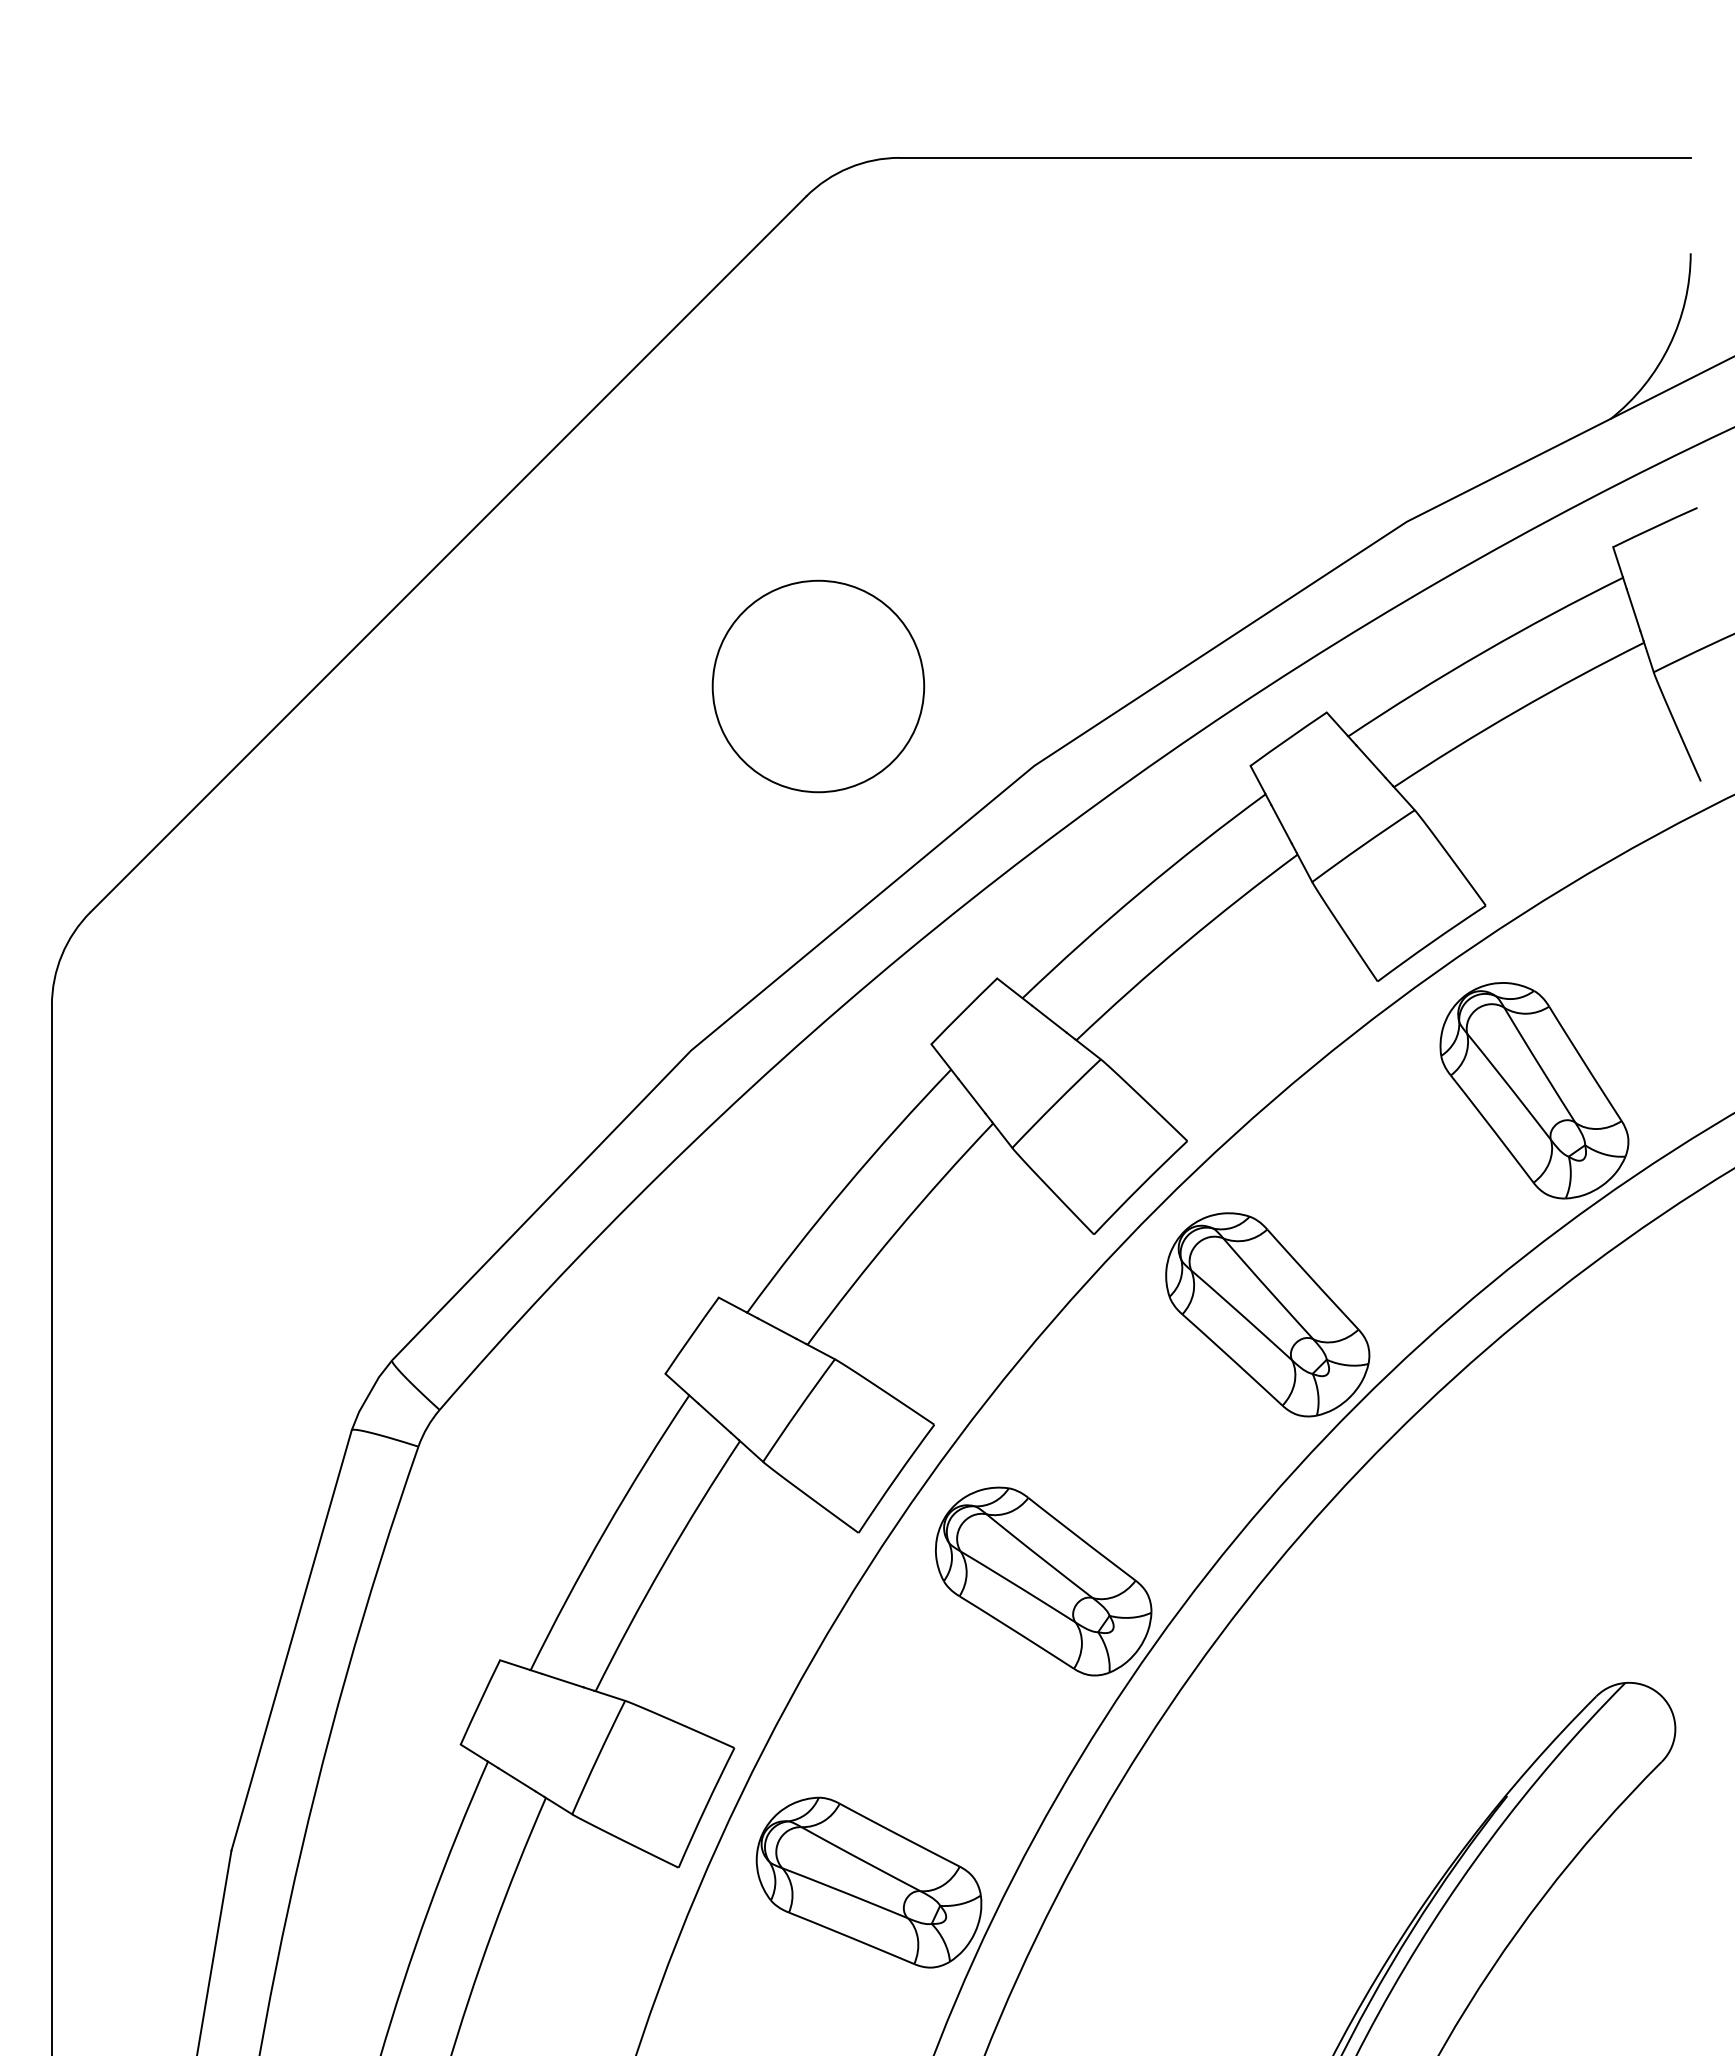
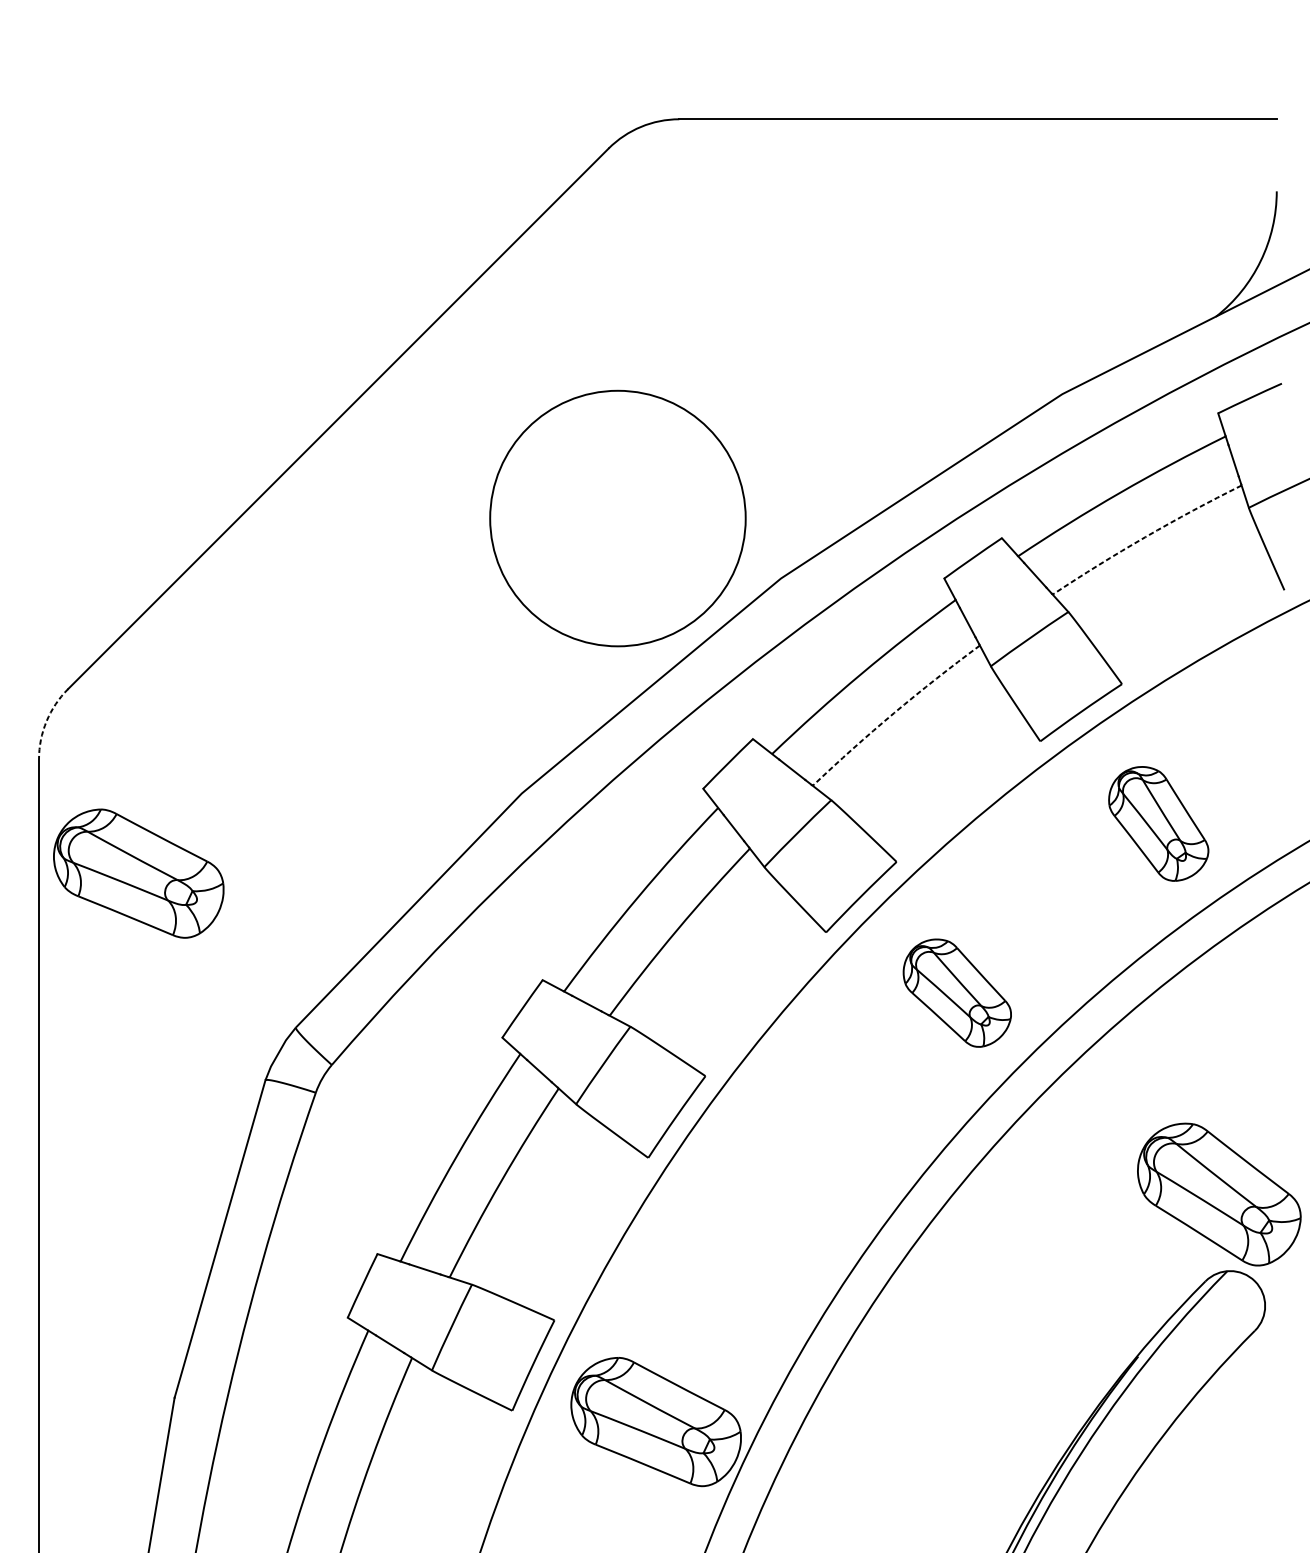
circle: (818, 686) -> (617, 518), size x1.6
arc: (1516, 711) -> (1145, 537), solid -> dashed
arc: (1184, 944) -> (894, 713), solid -> dashed
arc: (61, 955) -> (46, 721), solid -> dashed
part: (1534, 1090) -> (1158, 823), size x0.7
part: (183, 1156) -> (138, 873), added
part: (1267, 1314) -> (957, 992), size x0.7
part: (1043, 1581) -> (1219, 1194), moved

